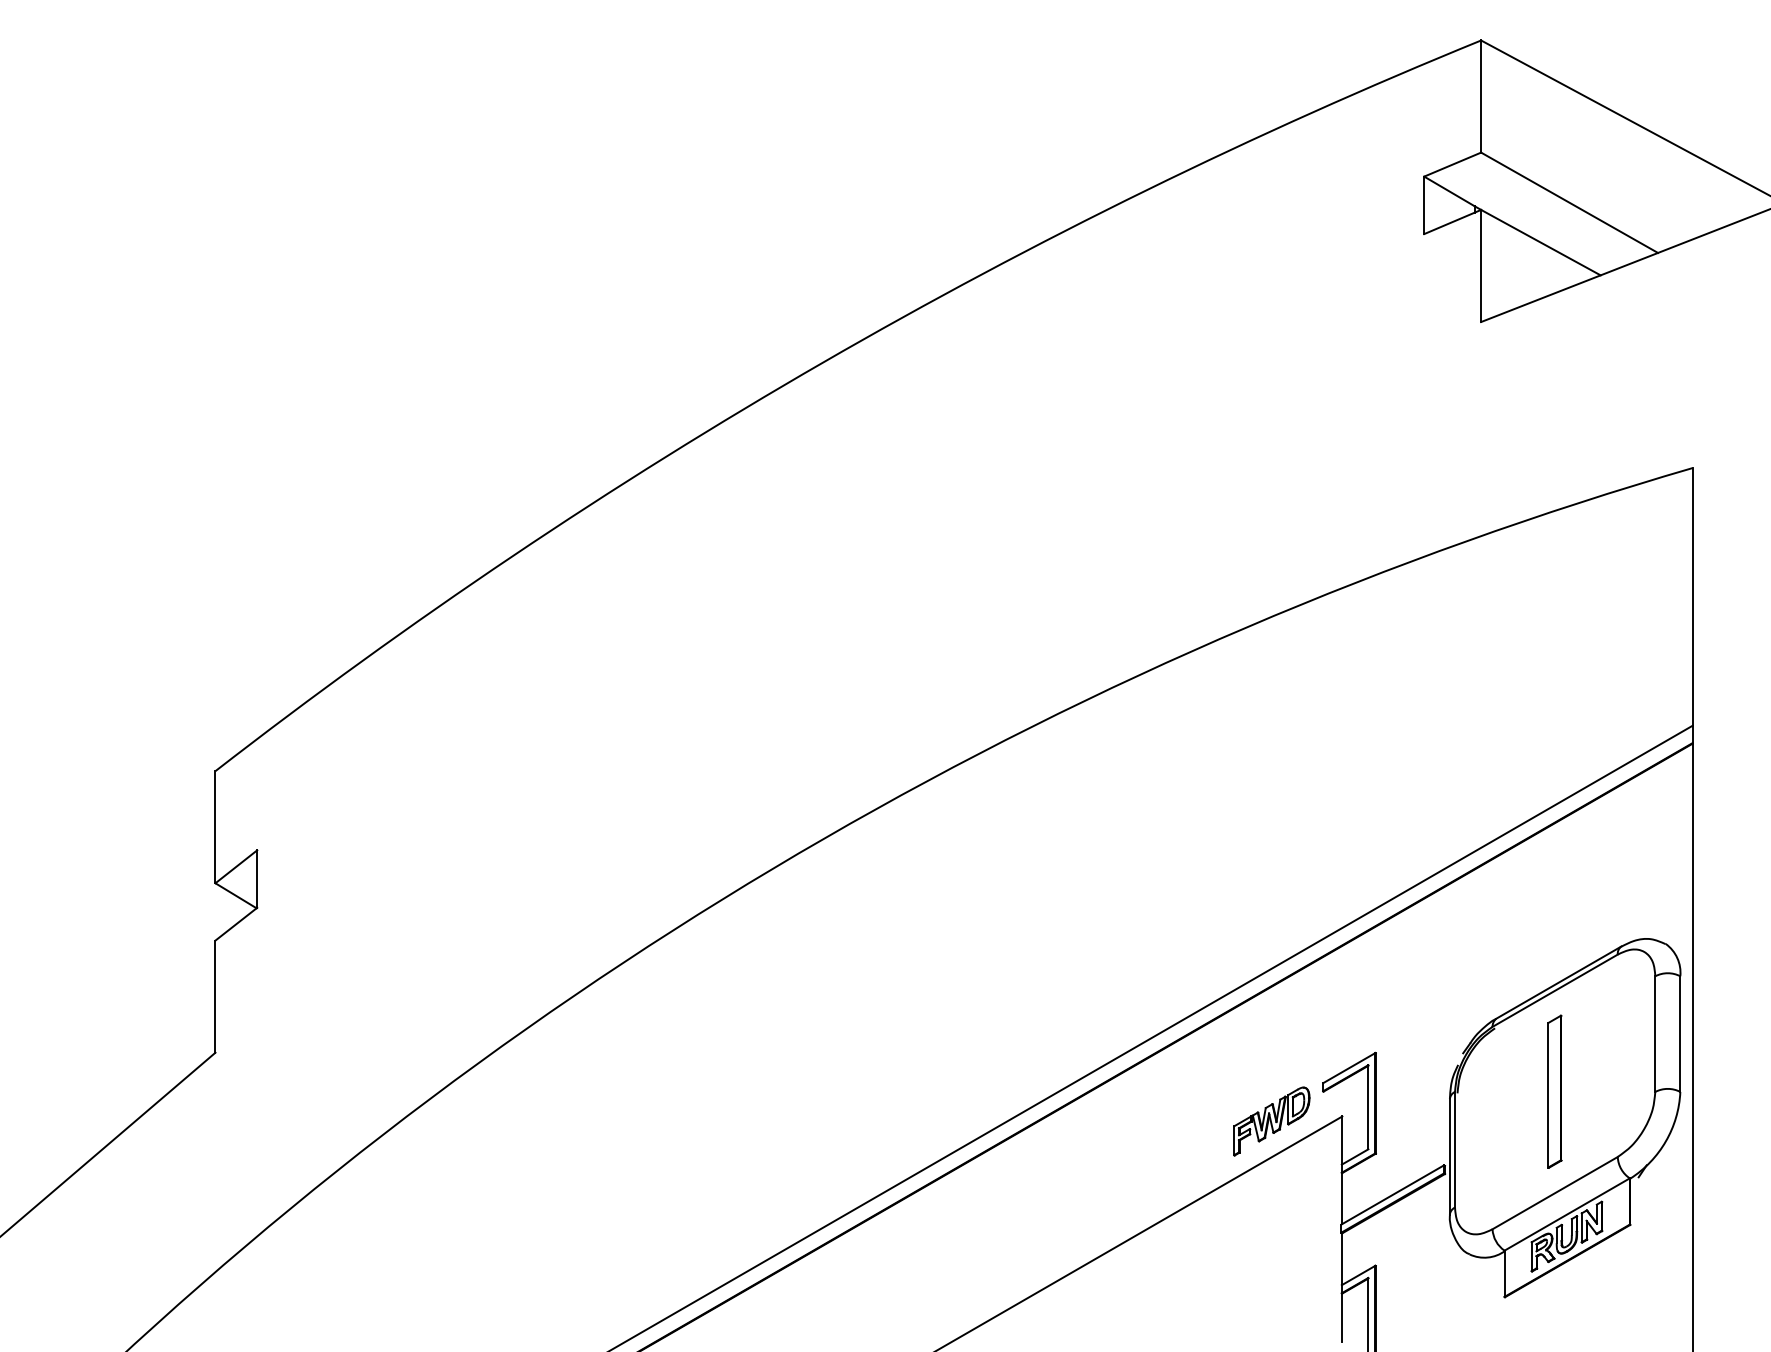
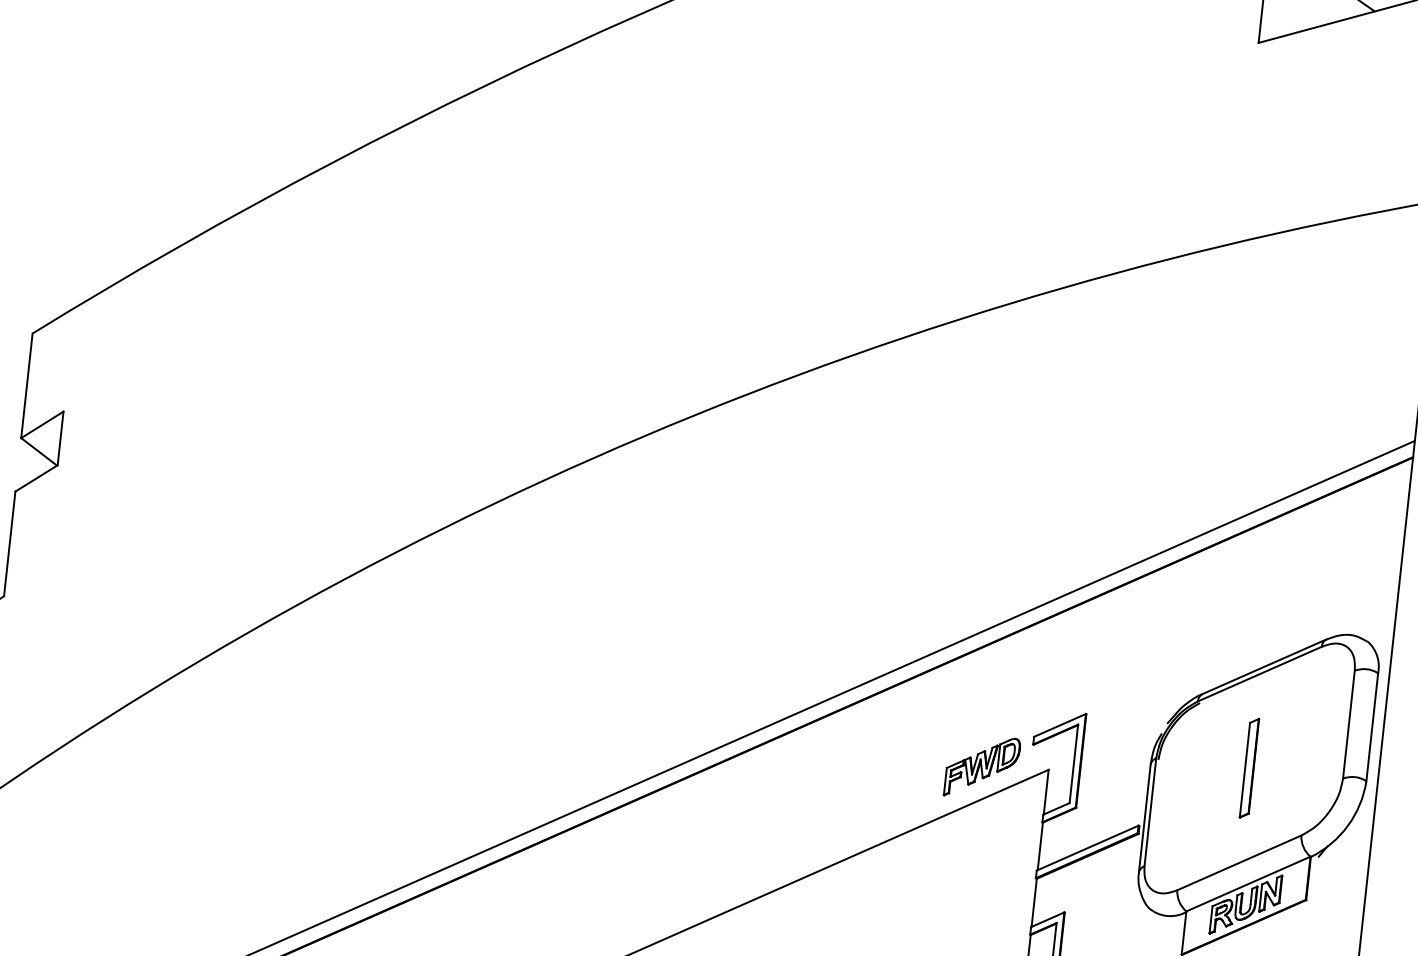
part: (1554, 1091) -> (1249, 768), size x0.7

